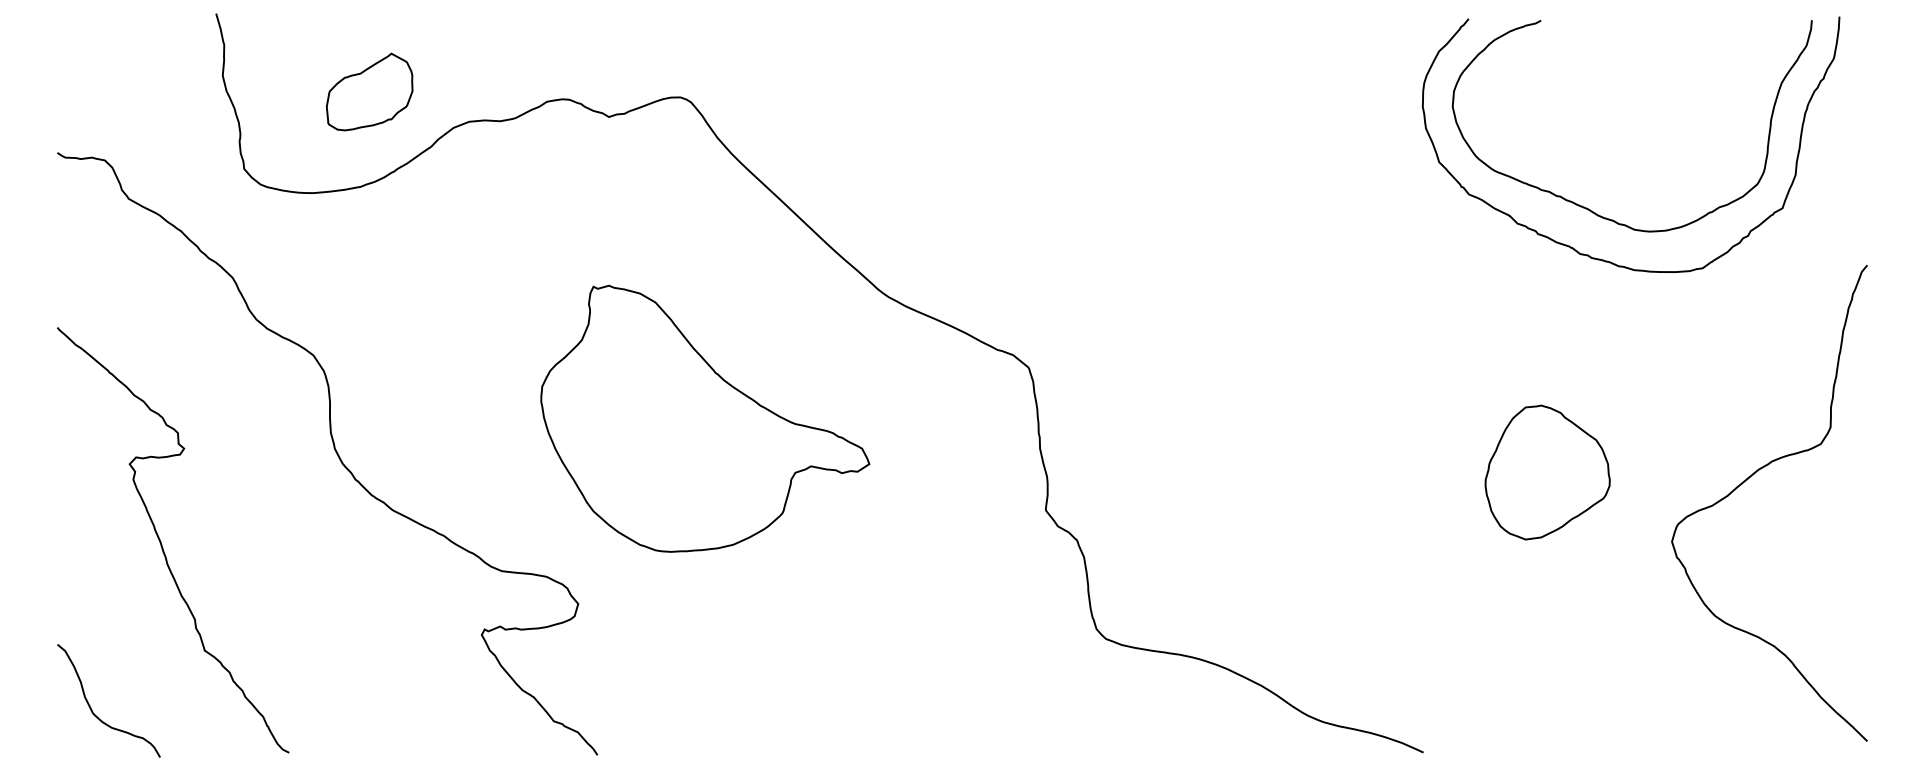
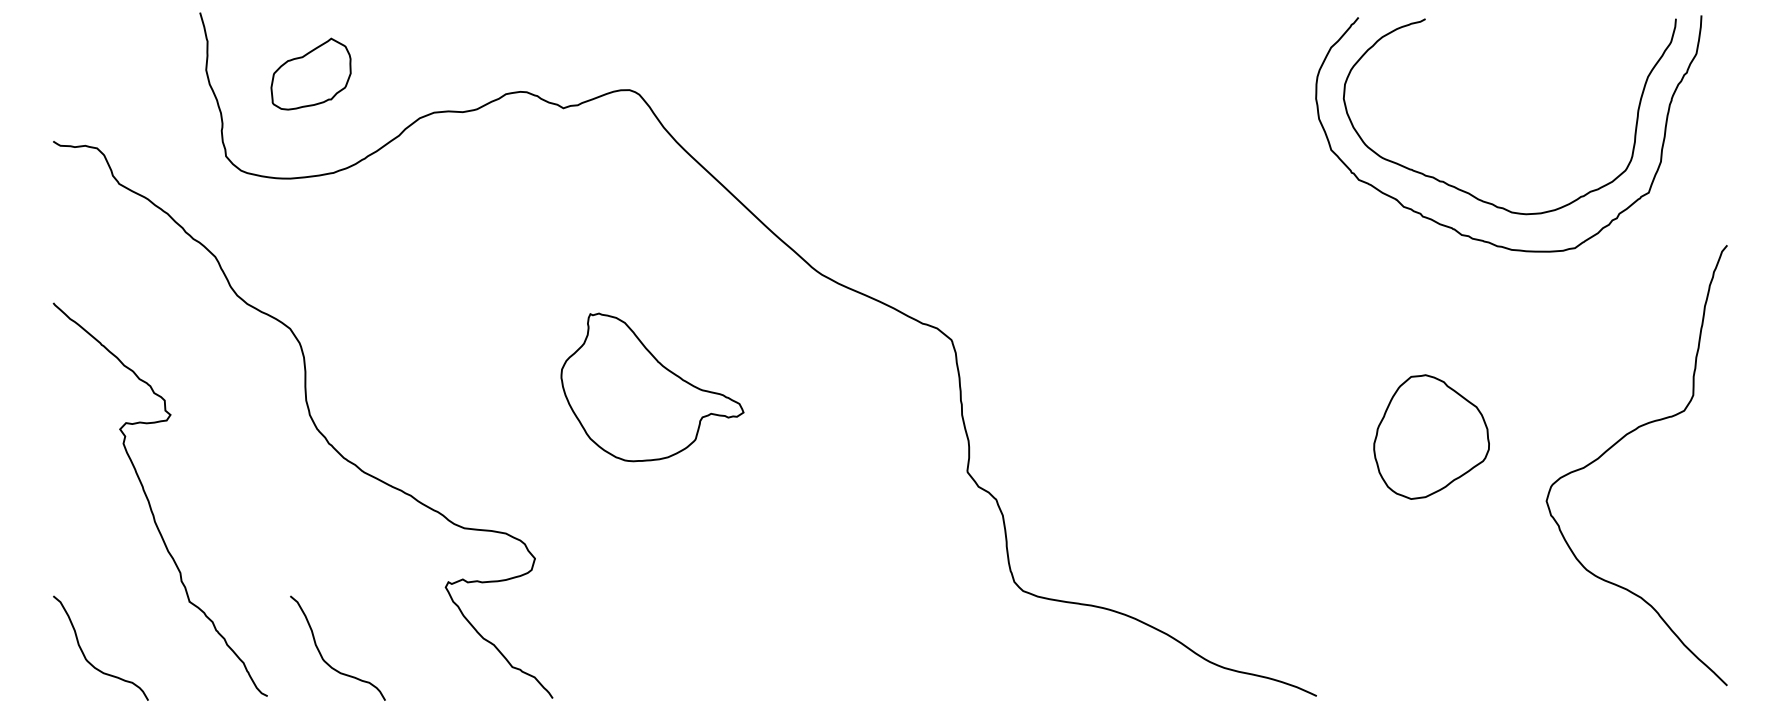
part: (369, 91) -> (310, 73), moved
part: (705, 418) -> (652, 387), size x0.6
curve: (348, 708) -> (322, 655), added

